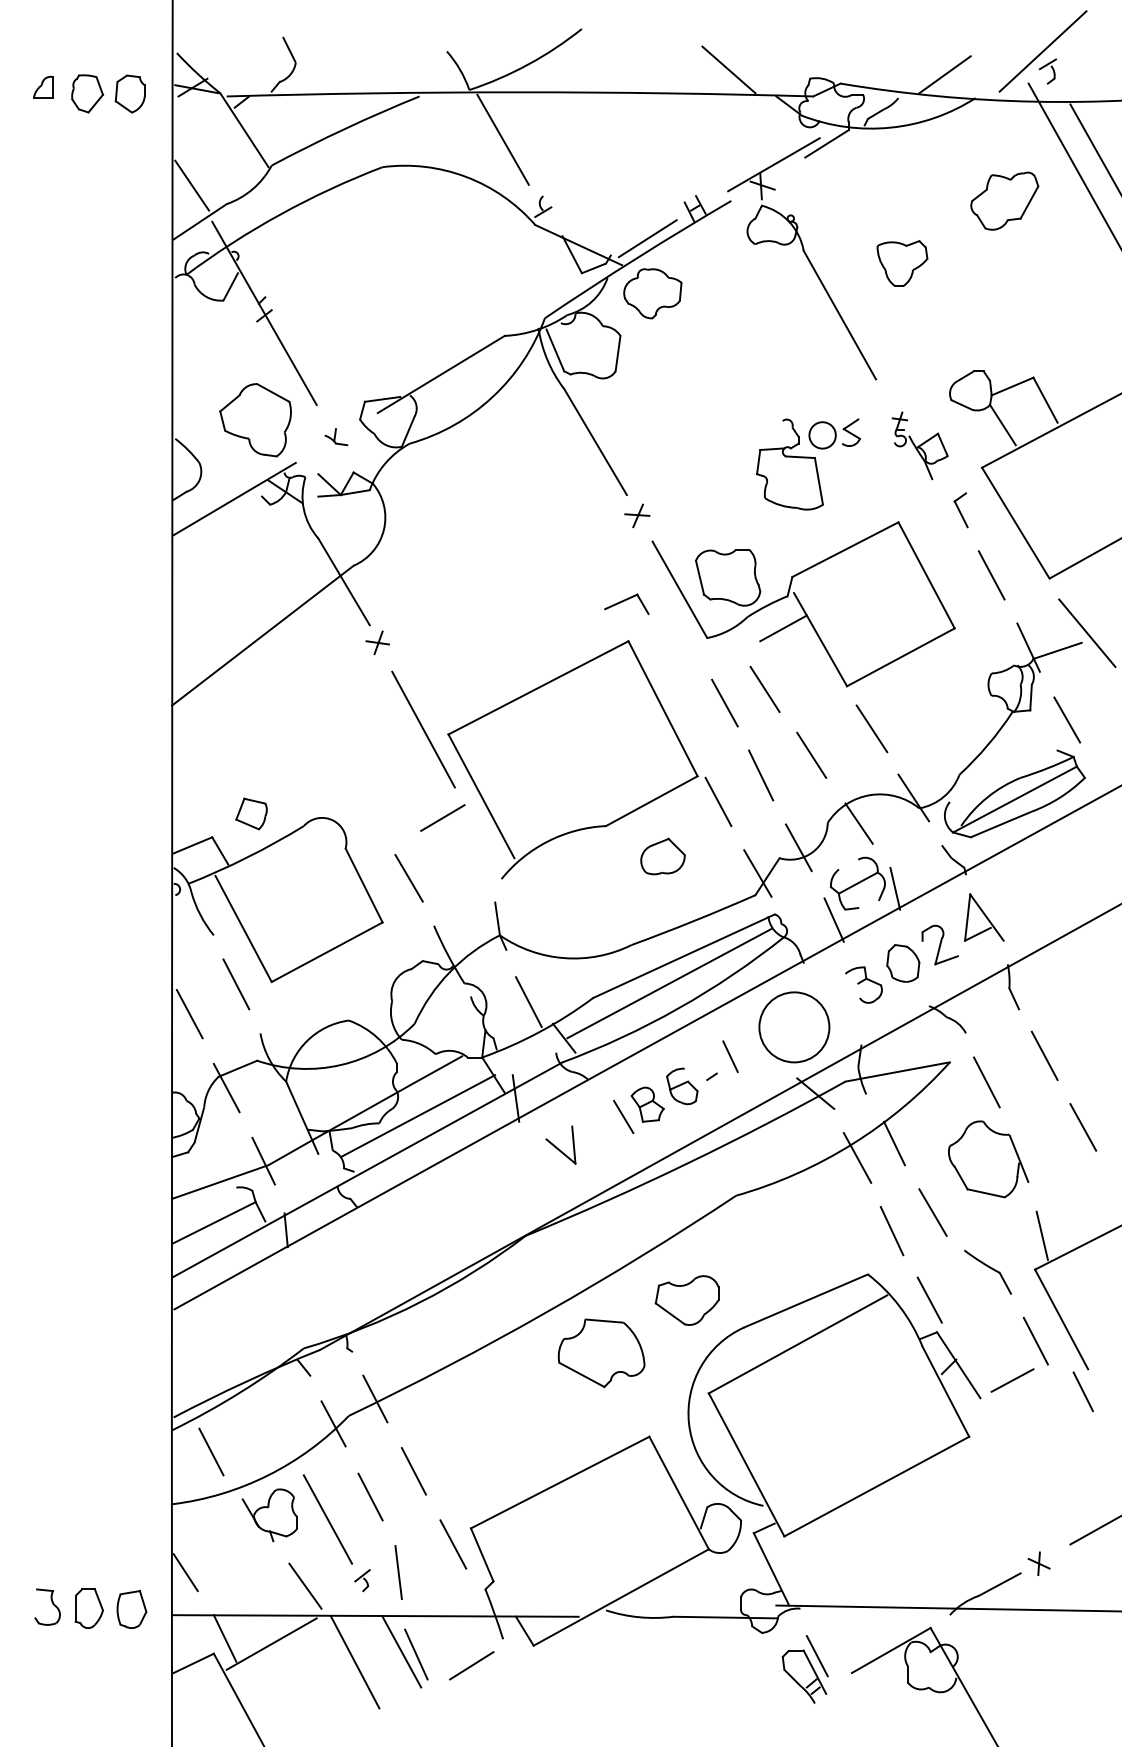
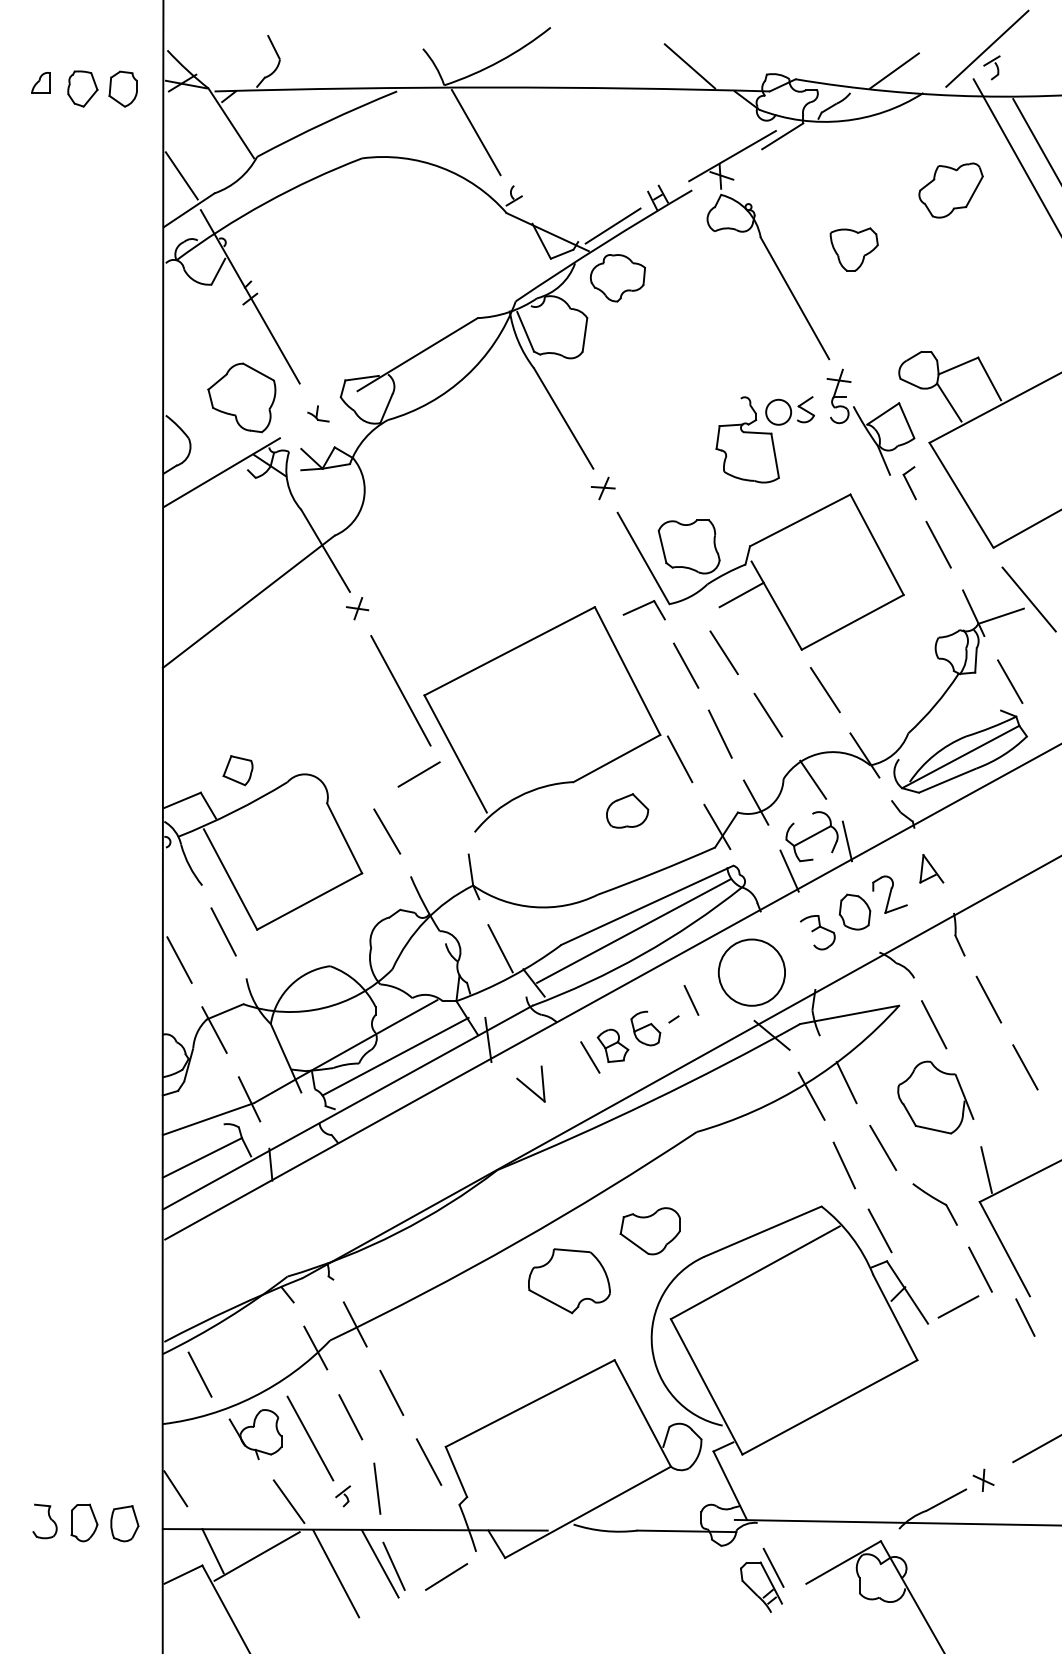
part: (919, 445) -> (870, 421), size x1.67
part: (625, 604) -> (643, 610), moved
part: (984, 917) -> (931, 868), size x0.62

